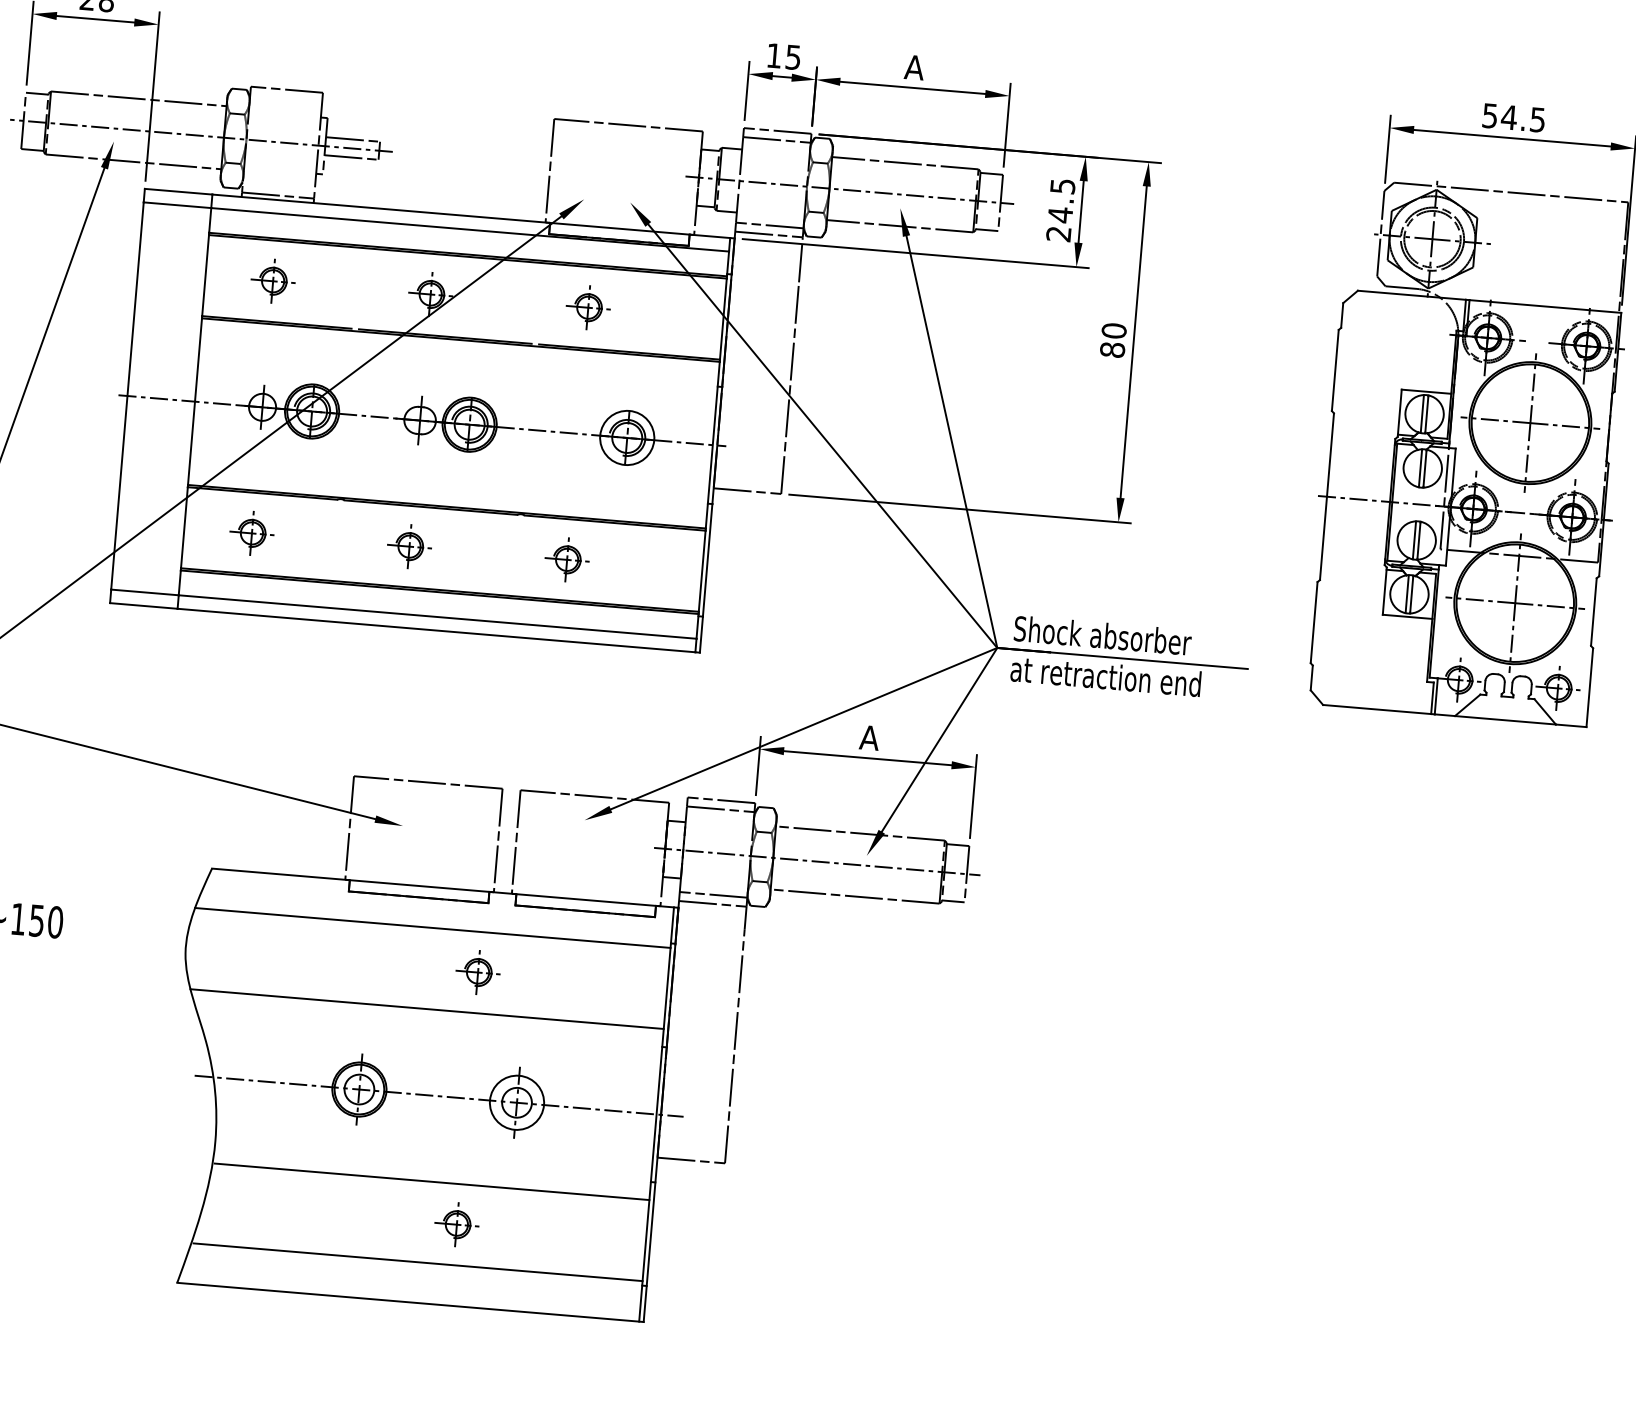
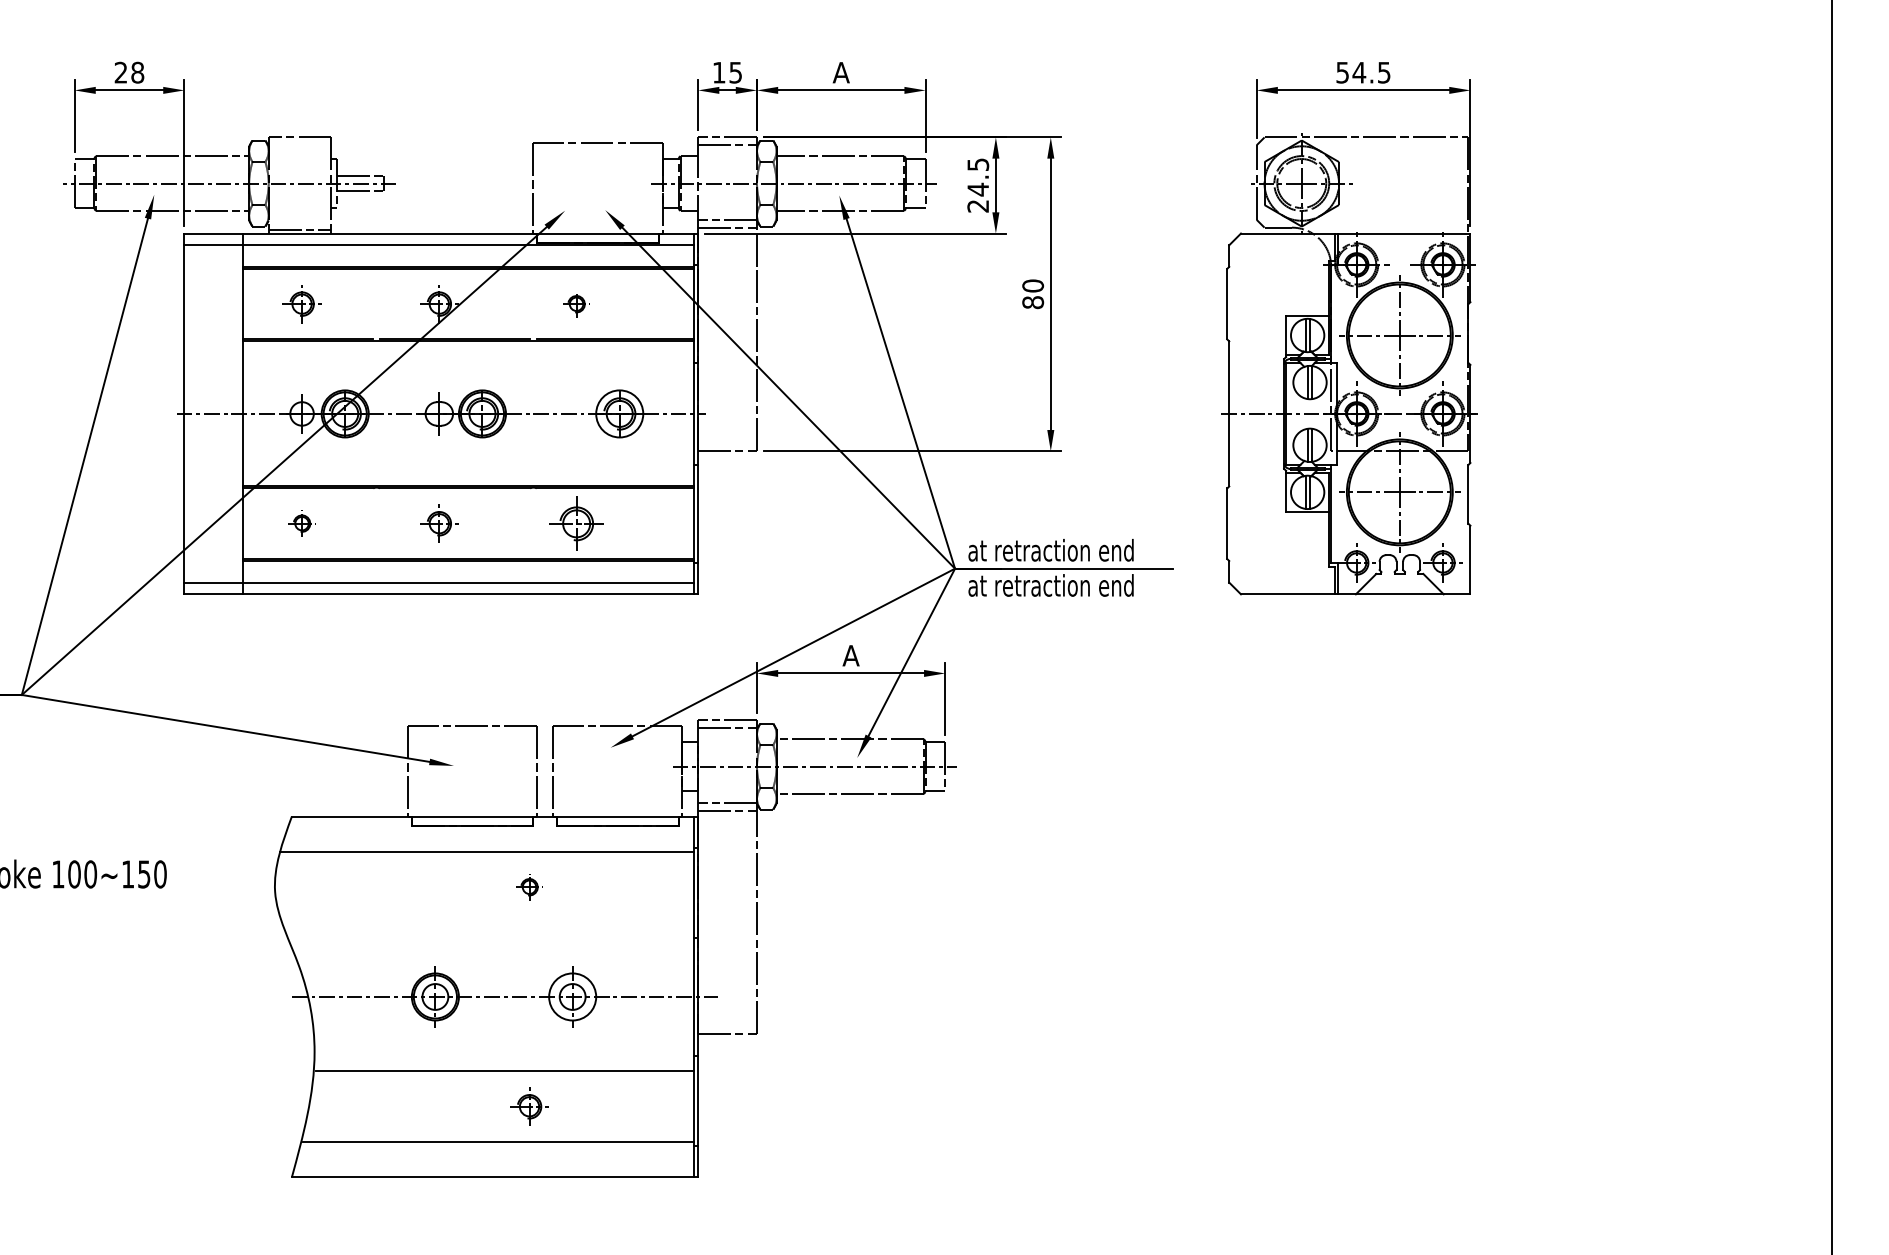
part: (588, 308) -> (576, 304), size x0.7
part: (251, 533) -> (301, 523), size x0.7
part: (567, 559) -> (576, 523), size x1.4
text: (1108, 635) -> (1050, 549), Shock absorber -> at retraction end
part: (477, 972) -> (529, 887), size x0.7
line: (426, 1009) -> (487, 922), removed

